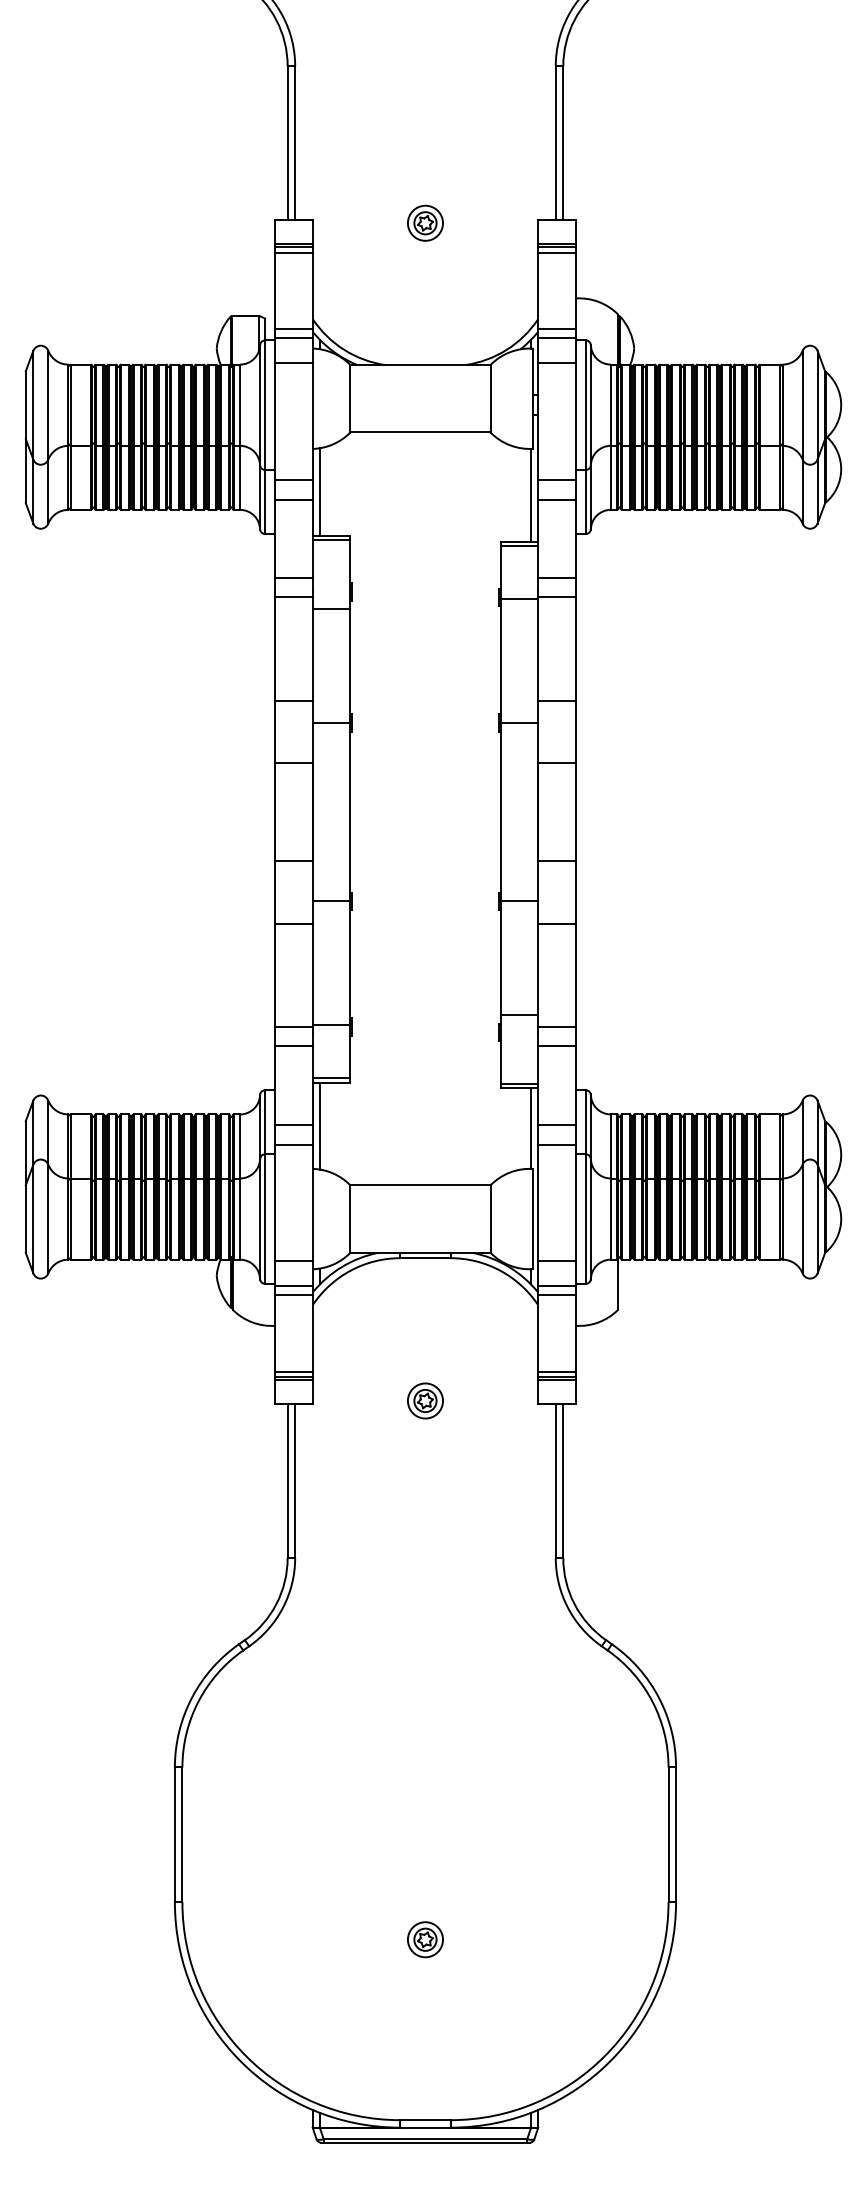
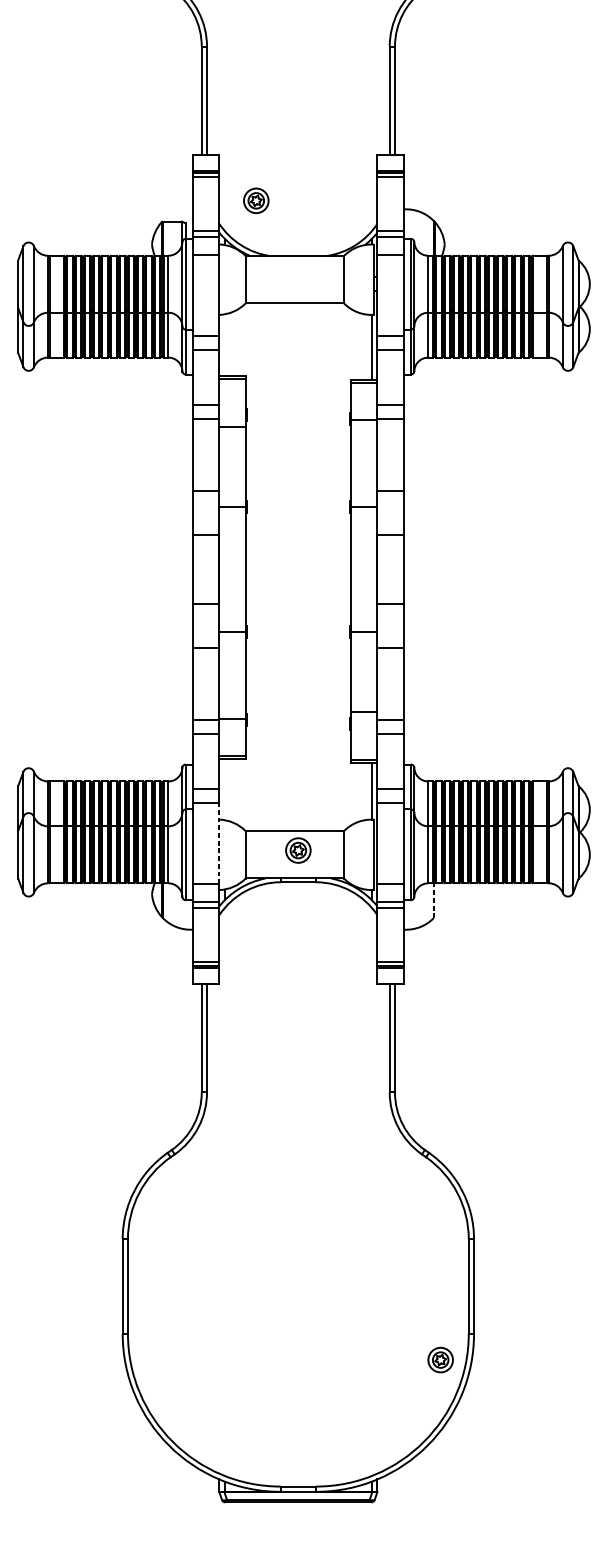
part: (425, 222) -> (256, 200), moved
line: (320, 491) -> (224, 344), removed
line: (320, 1125) -> (224, 789), removed
line: (312, 1202) -> (219, 843), solid -> dashed
line: (618, 1283) -> (433, 899), solid -> dashed
part: (425, 1400) -> (298, 850), moved
part: (425, 1939) -> (440, 1359), moved

